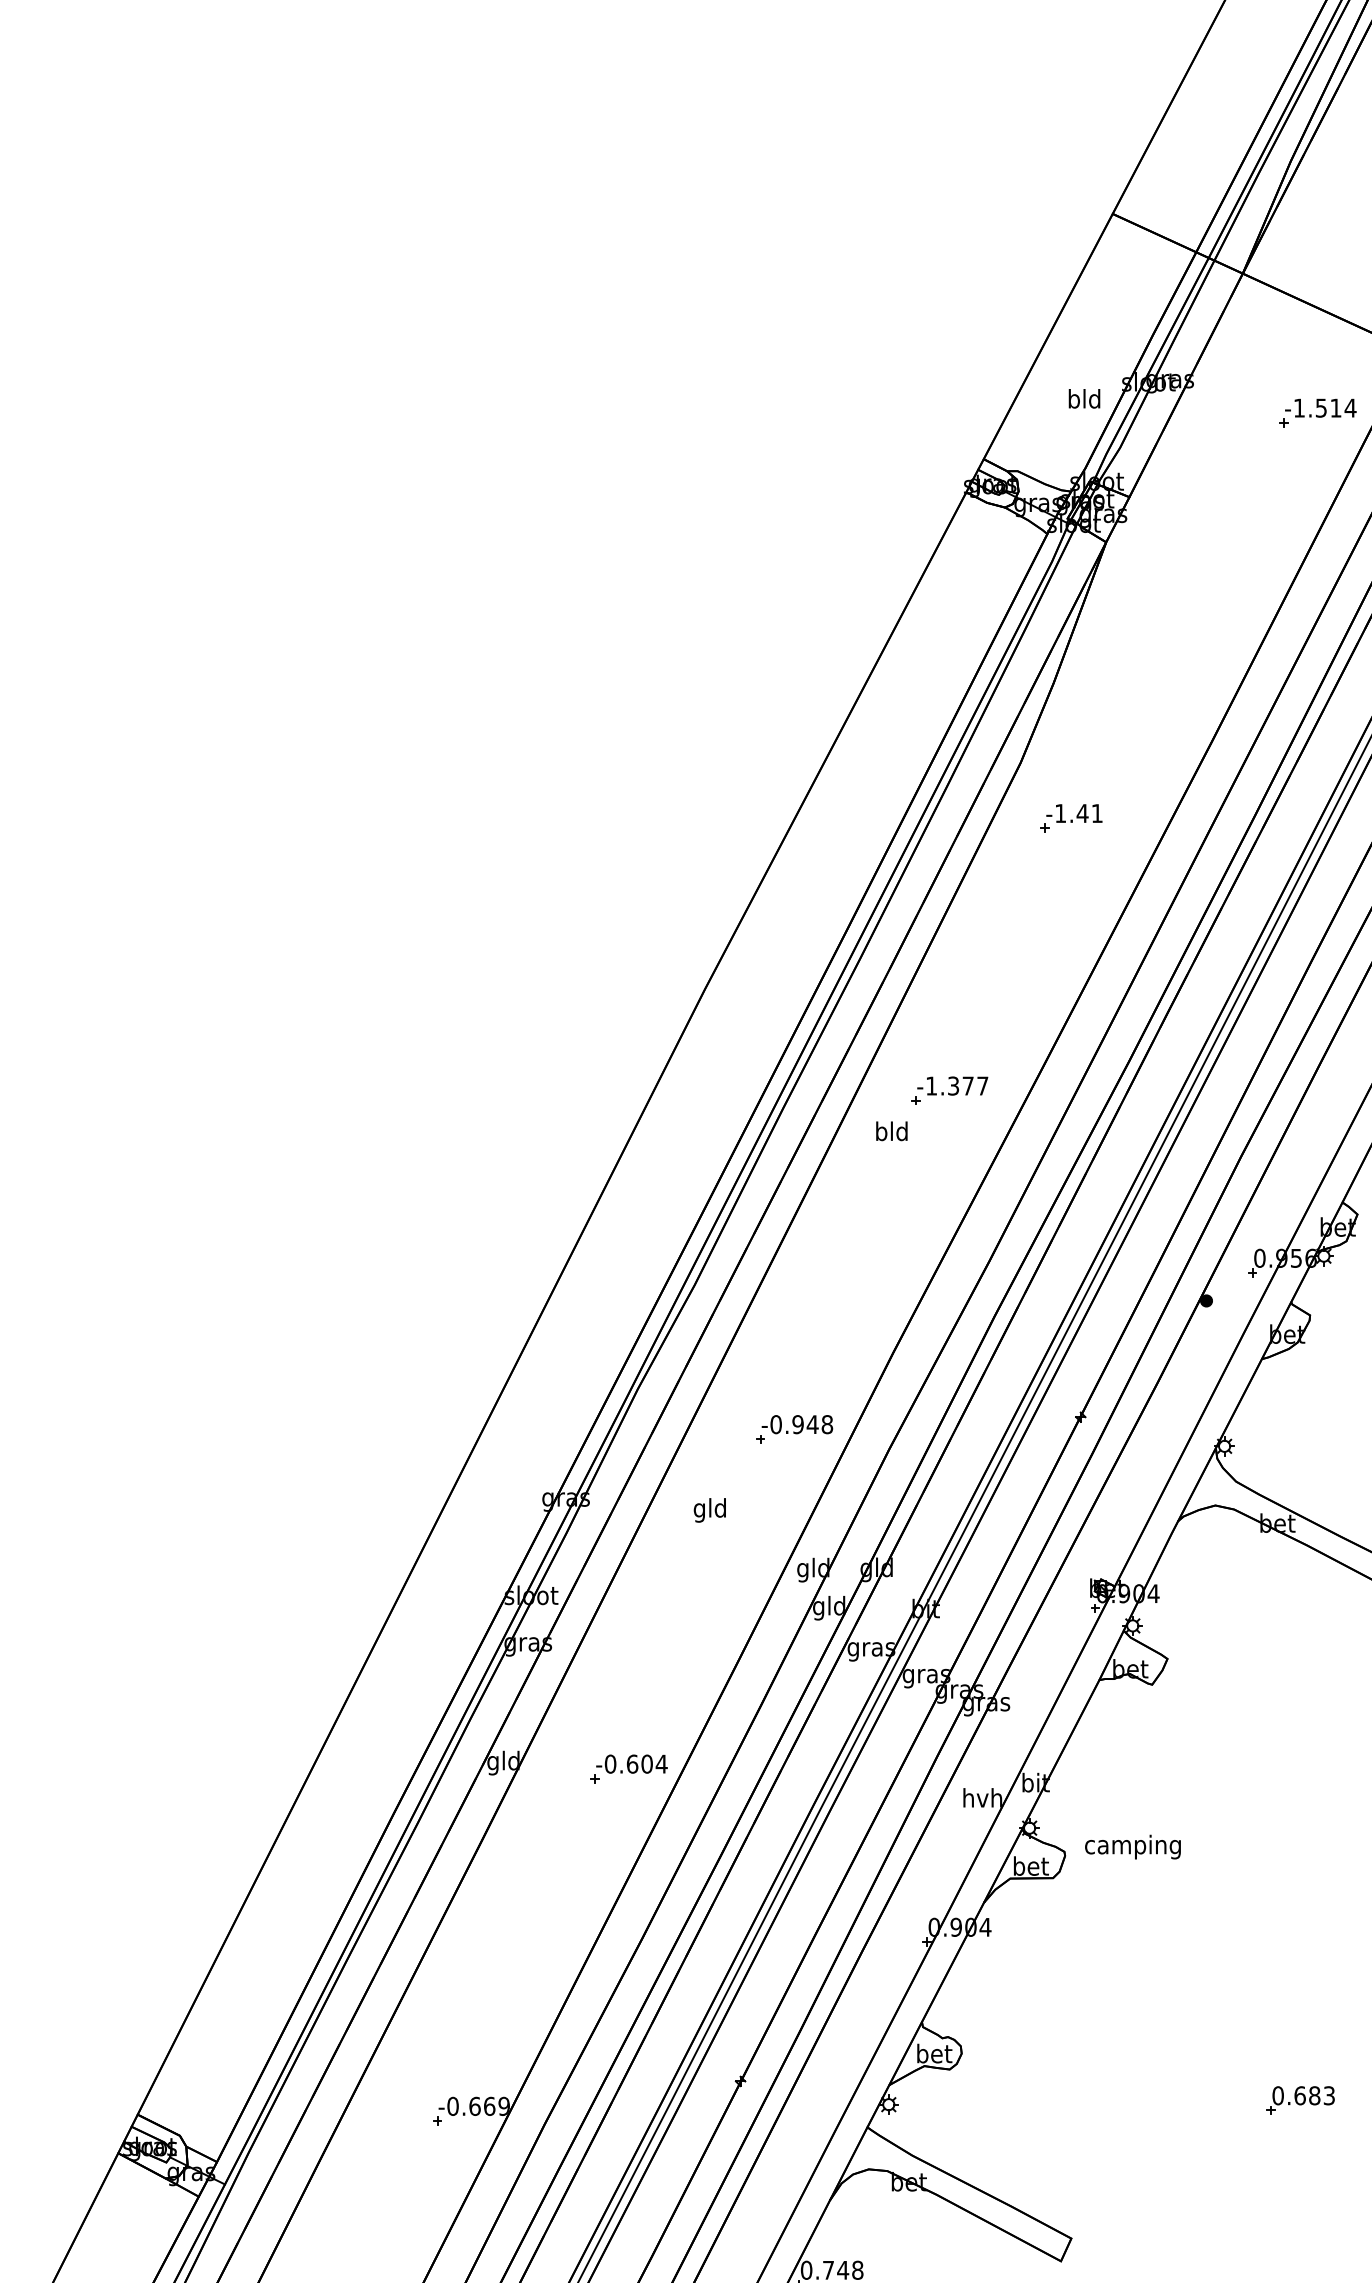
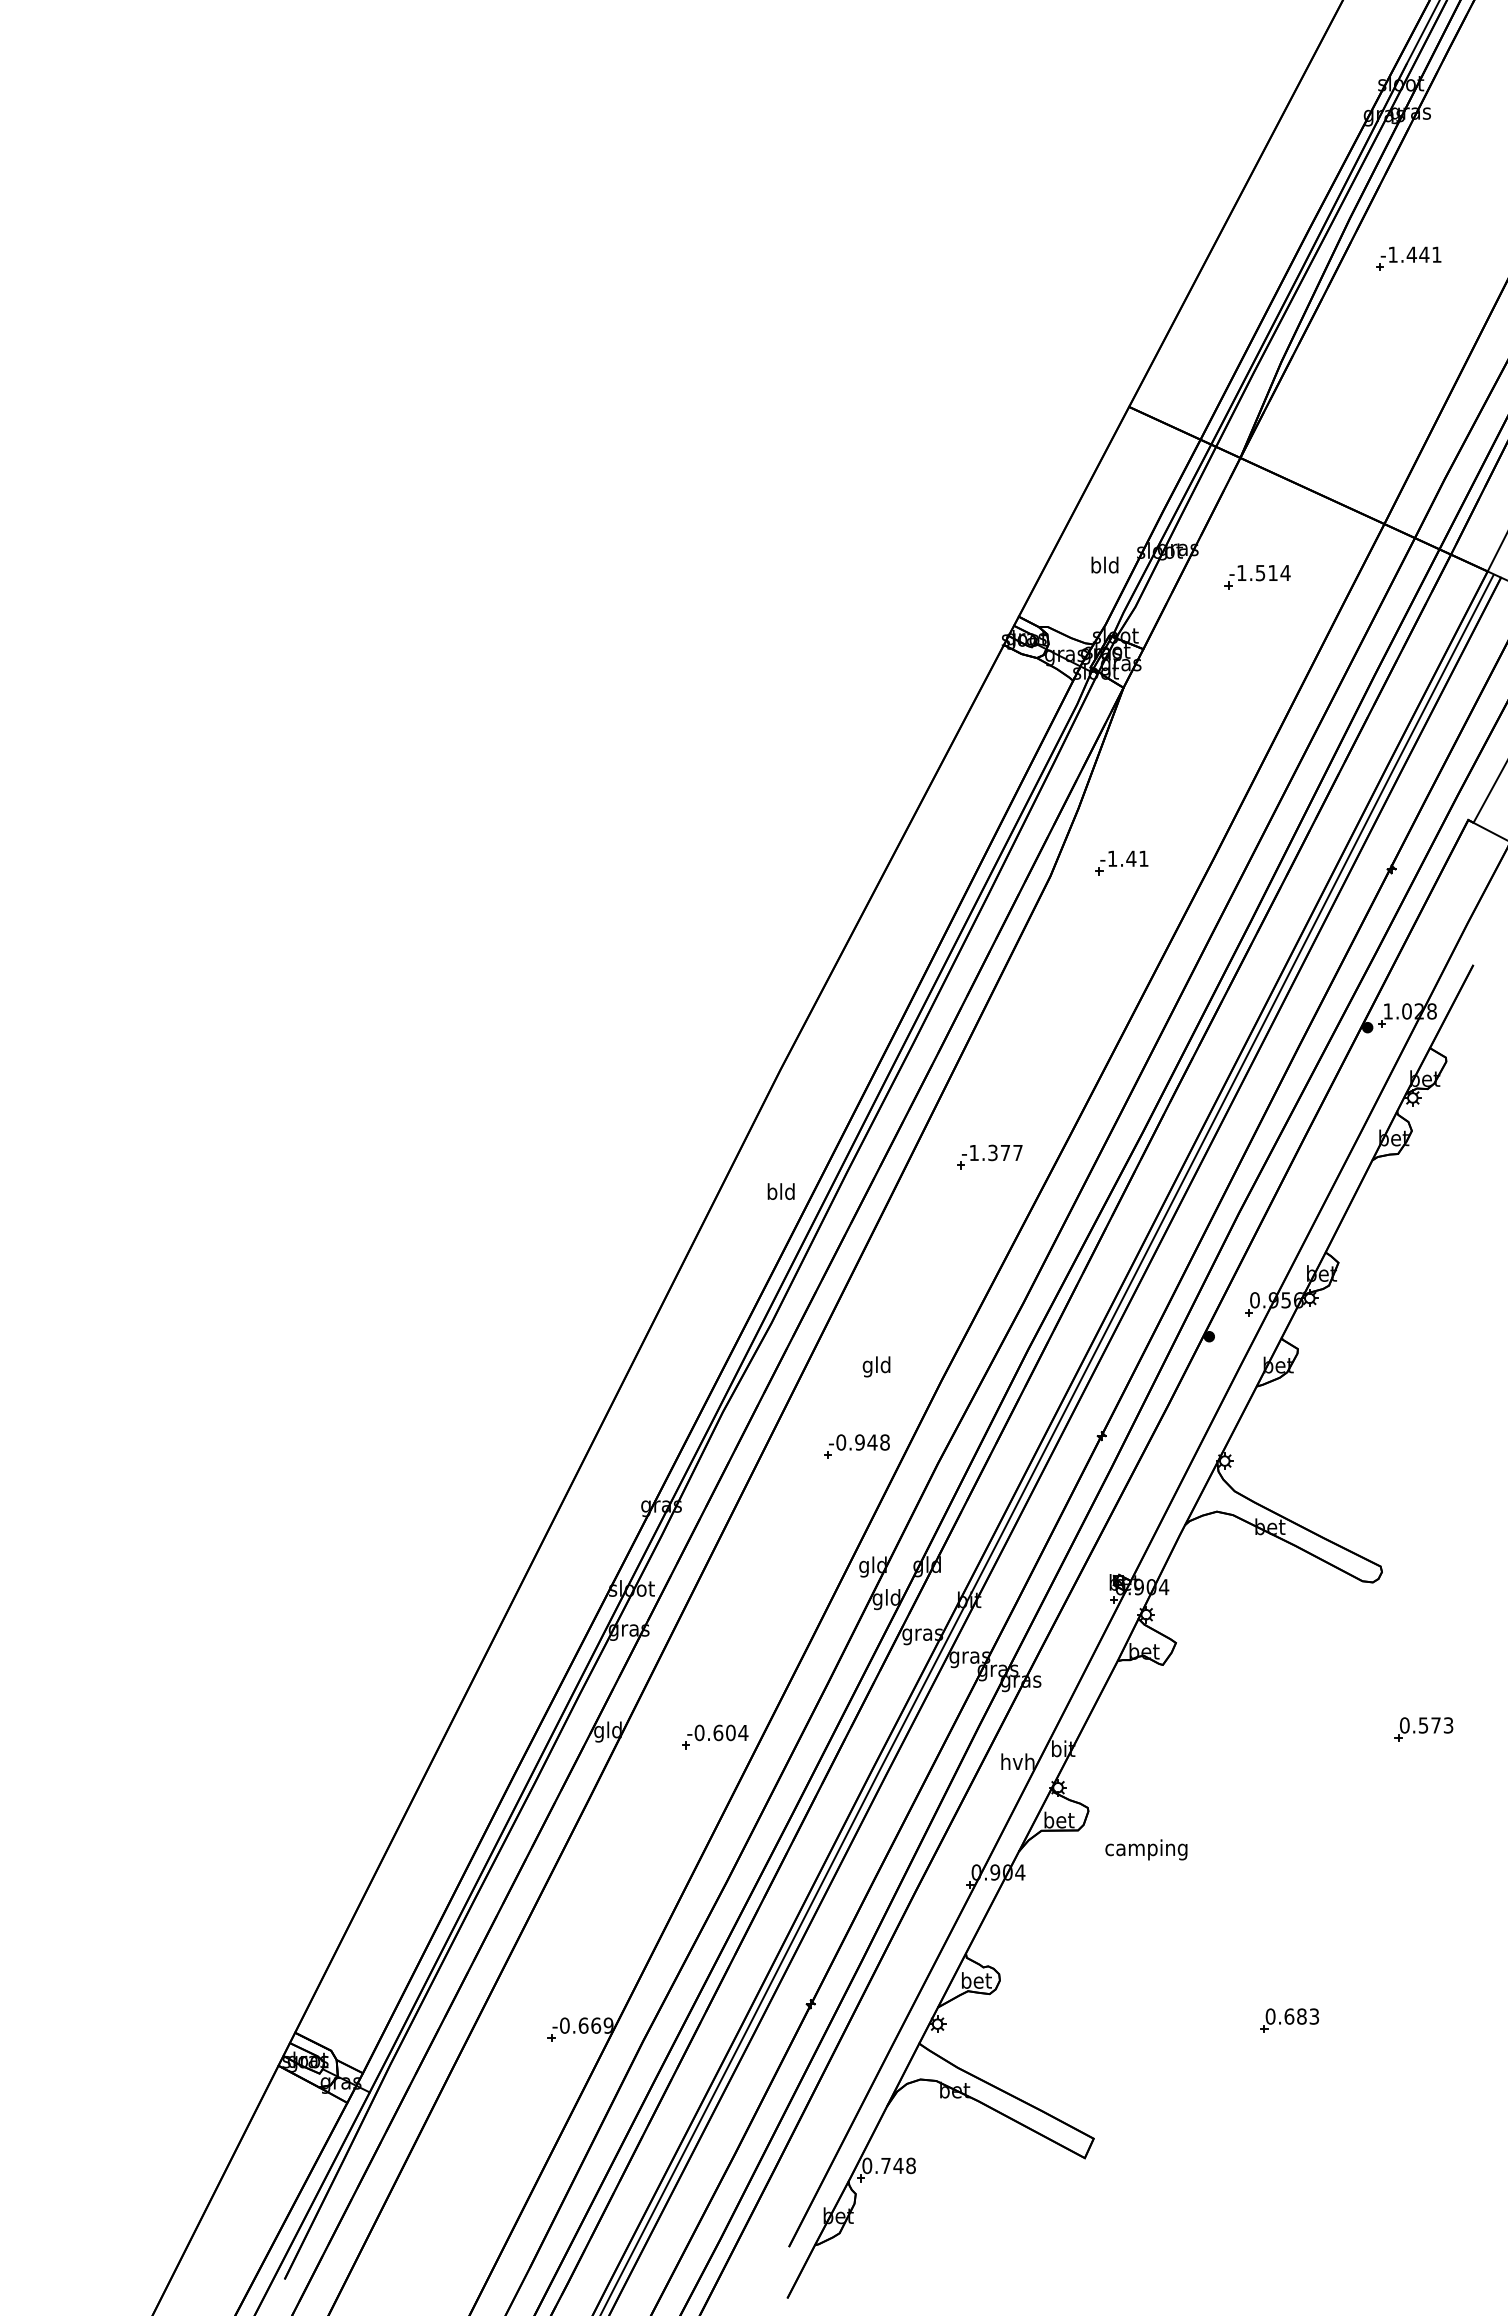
part: (1317, 413) -> (1257, 577), moved
part: (1071, 817) -> (1121, 862), moved
text: (891, 1131) -> (780, 1191), moved
text: (709, 1509) -> (876, 1366), moved
text: (1133, 1846) -> (1146, 1849), moved

